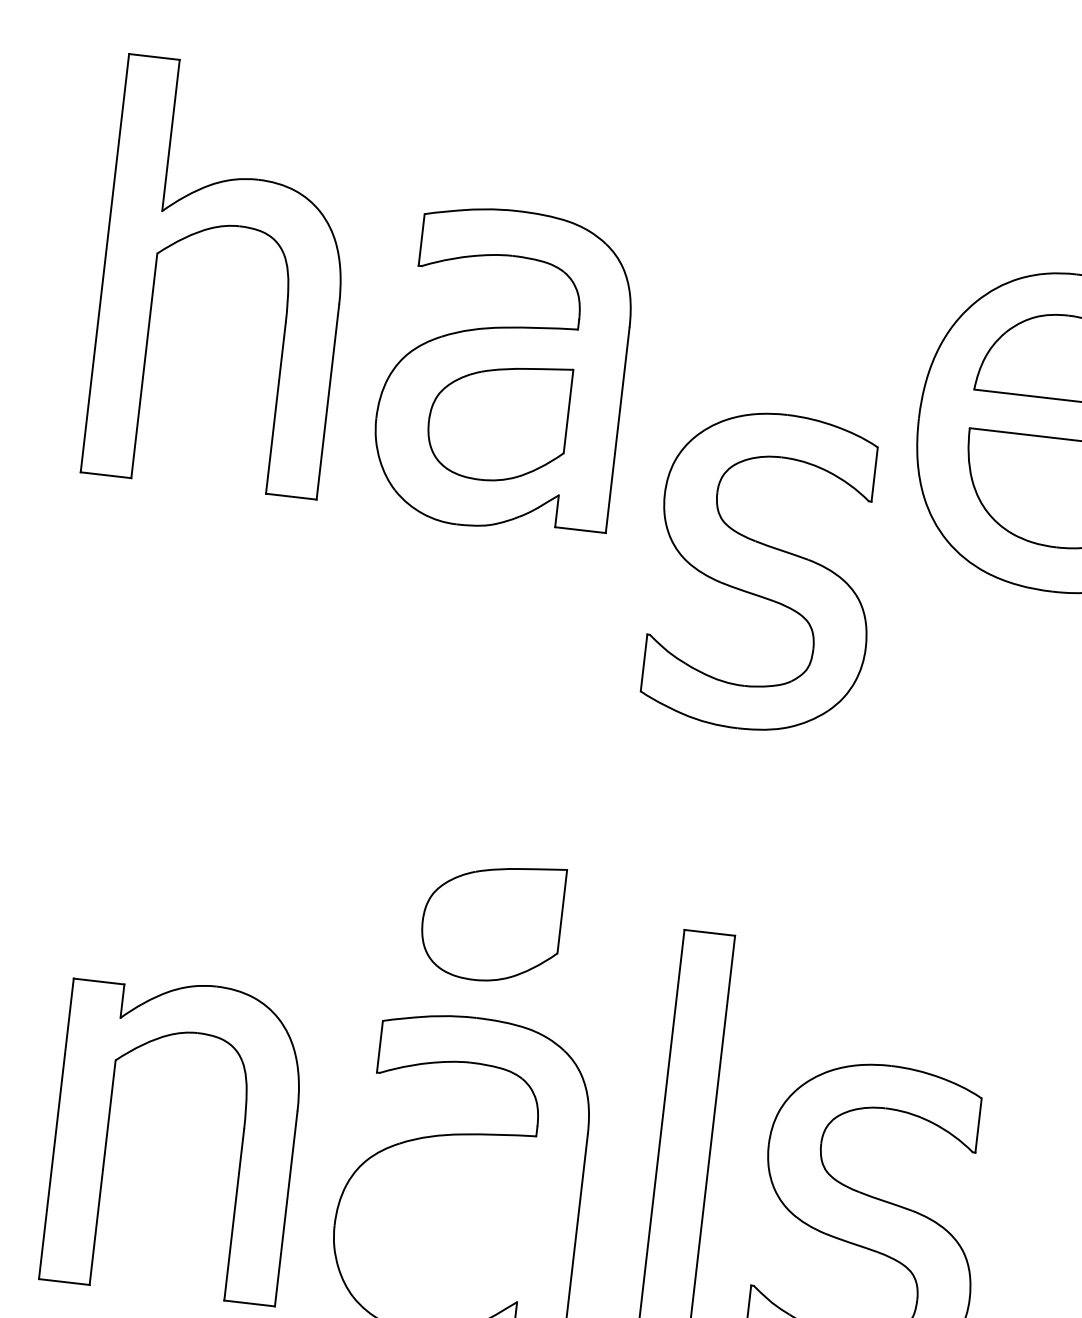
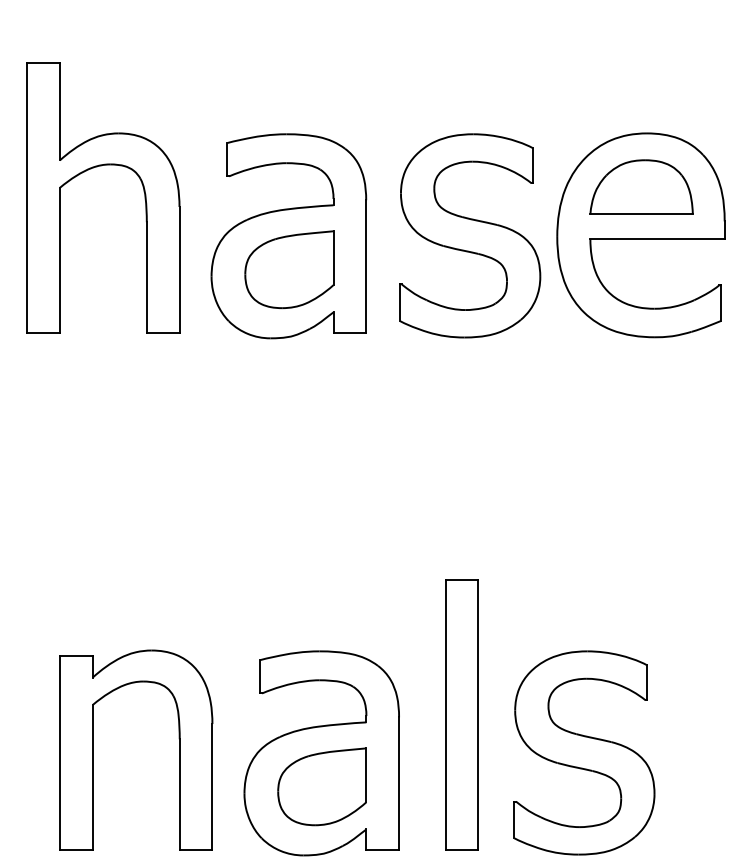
part: (765, 571) -> (470, 235), moved
part: (490, 920) -> (321, 786), moved

